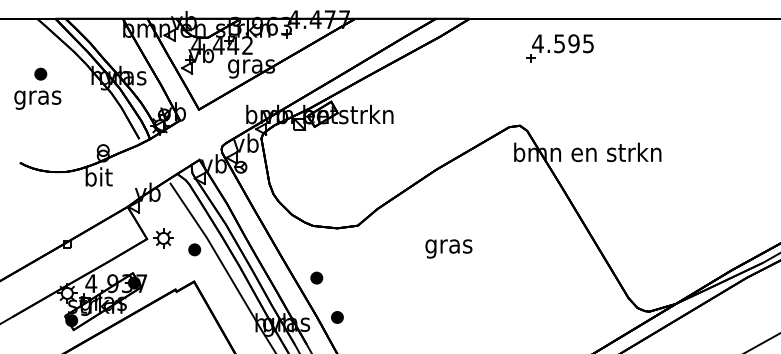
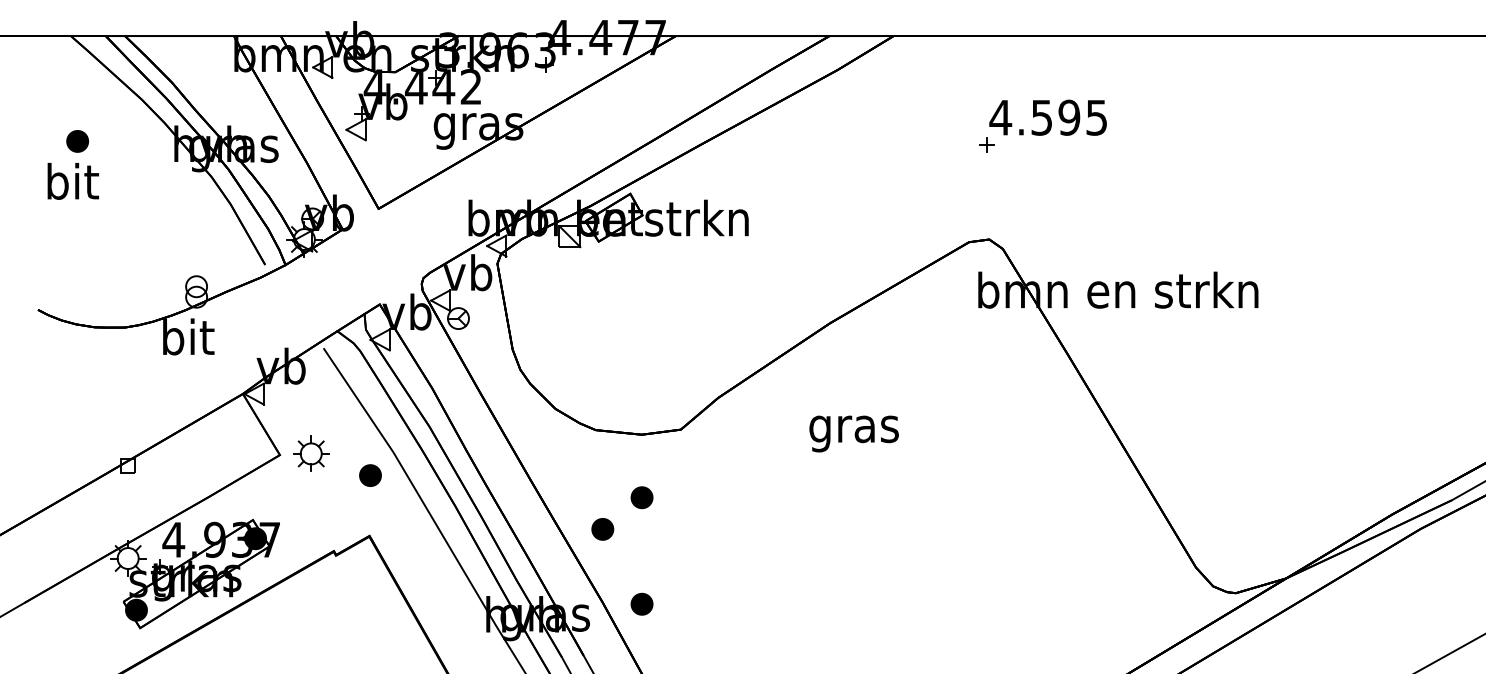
part: (559, 48) -> (1041, 126), moved
text: (37, 97) -> (71, 185), gras -> bit
text: (448, 248) -> (853, 433), moved
part: (337, 261) -> (642, 497), added

